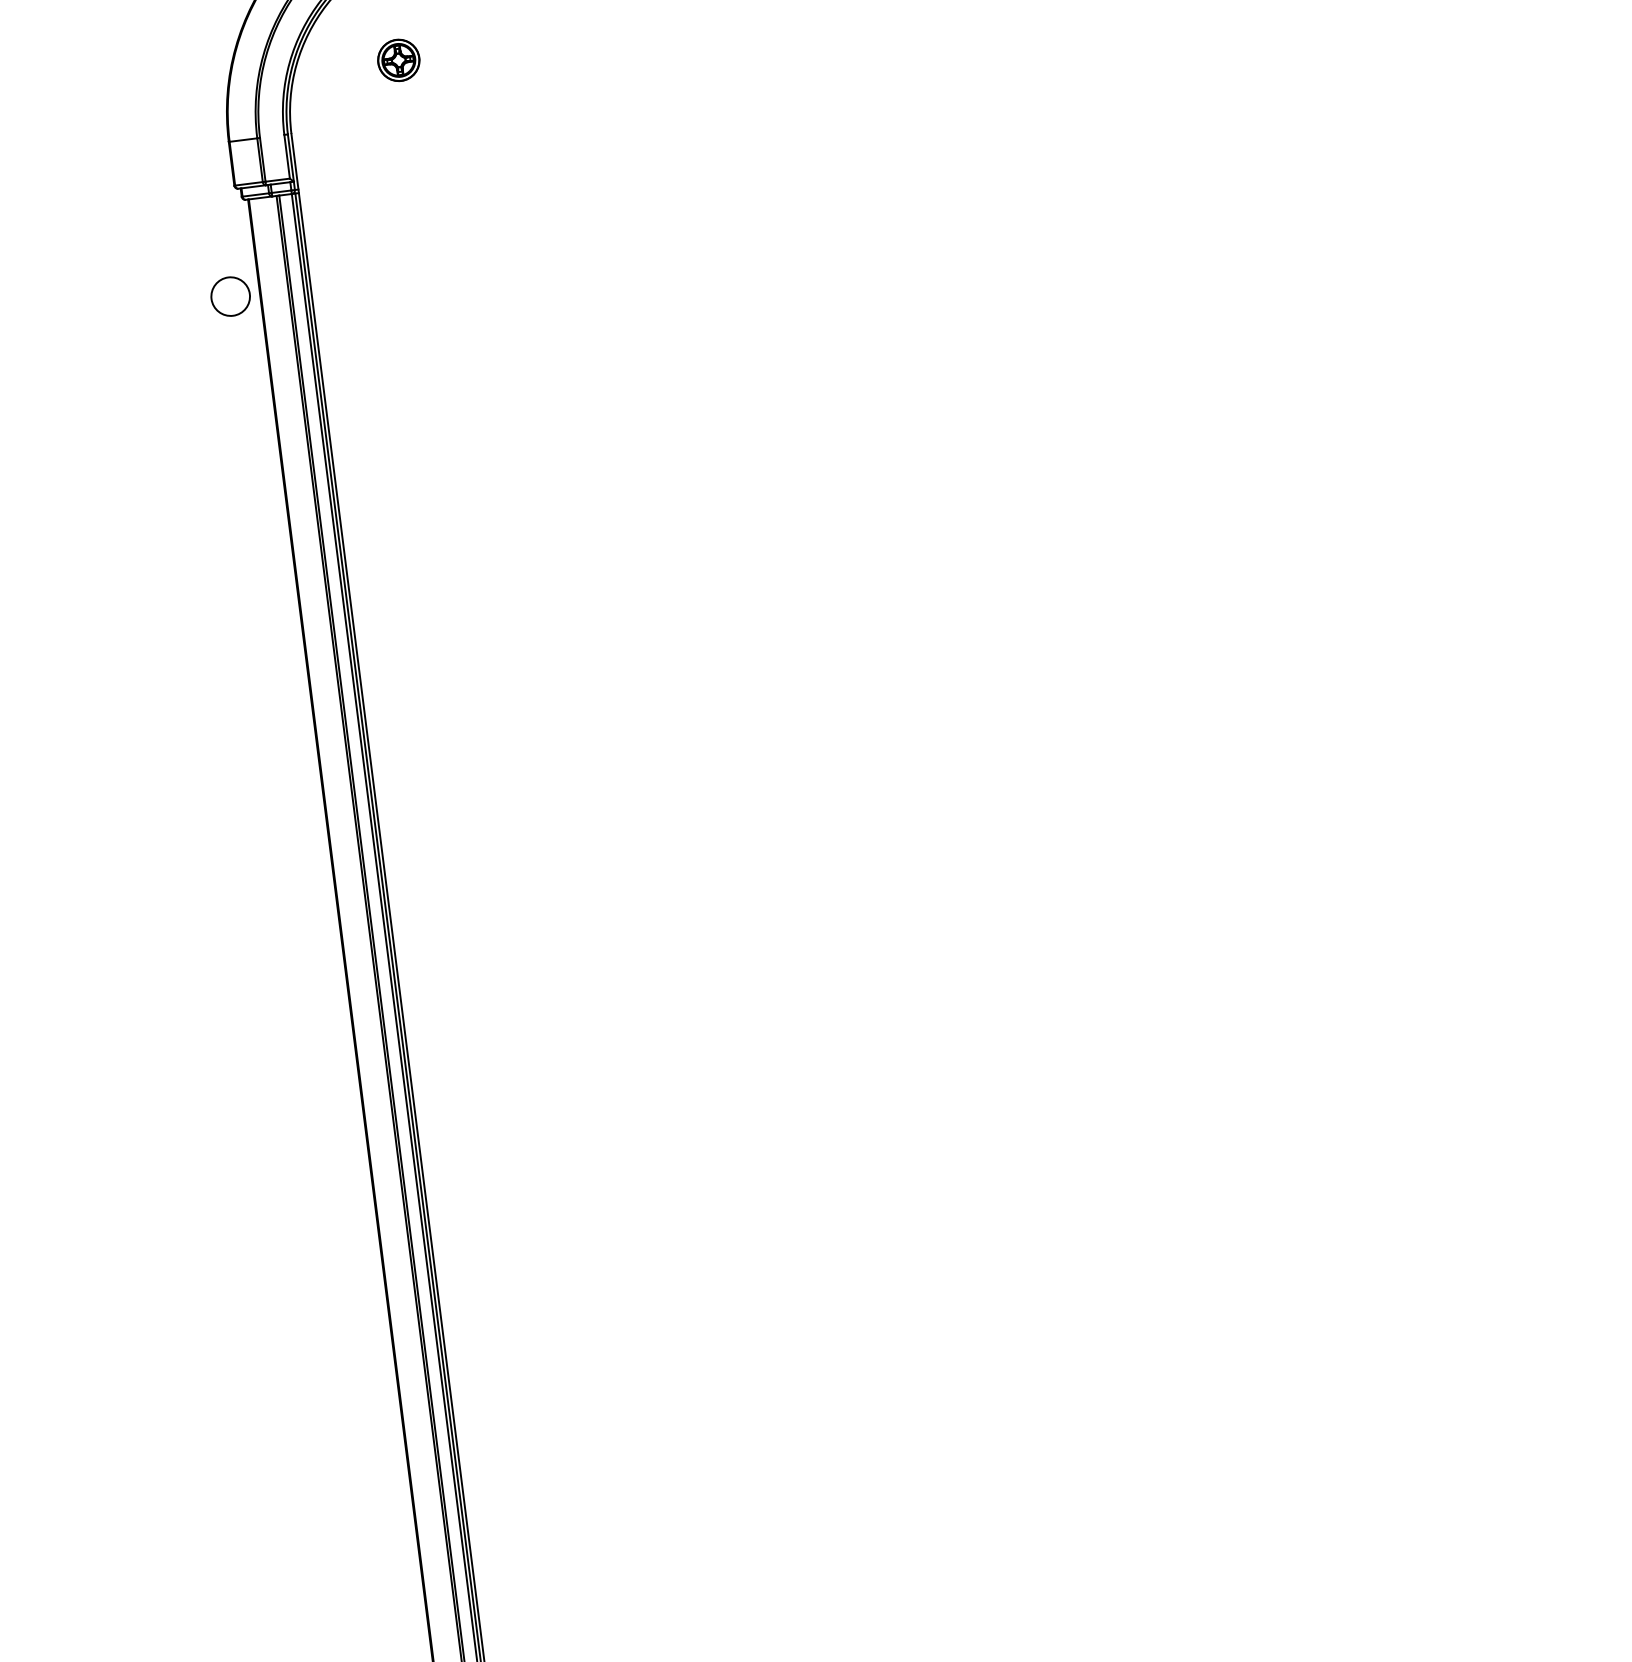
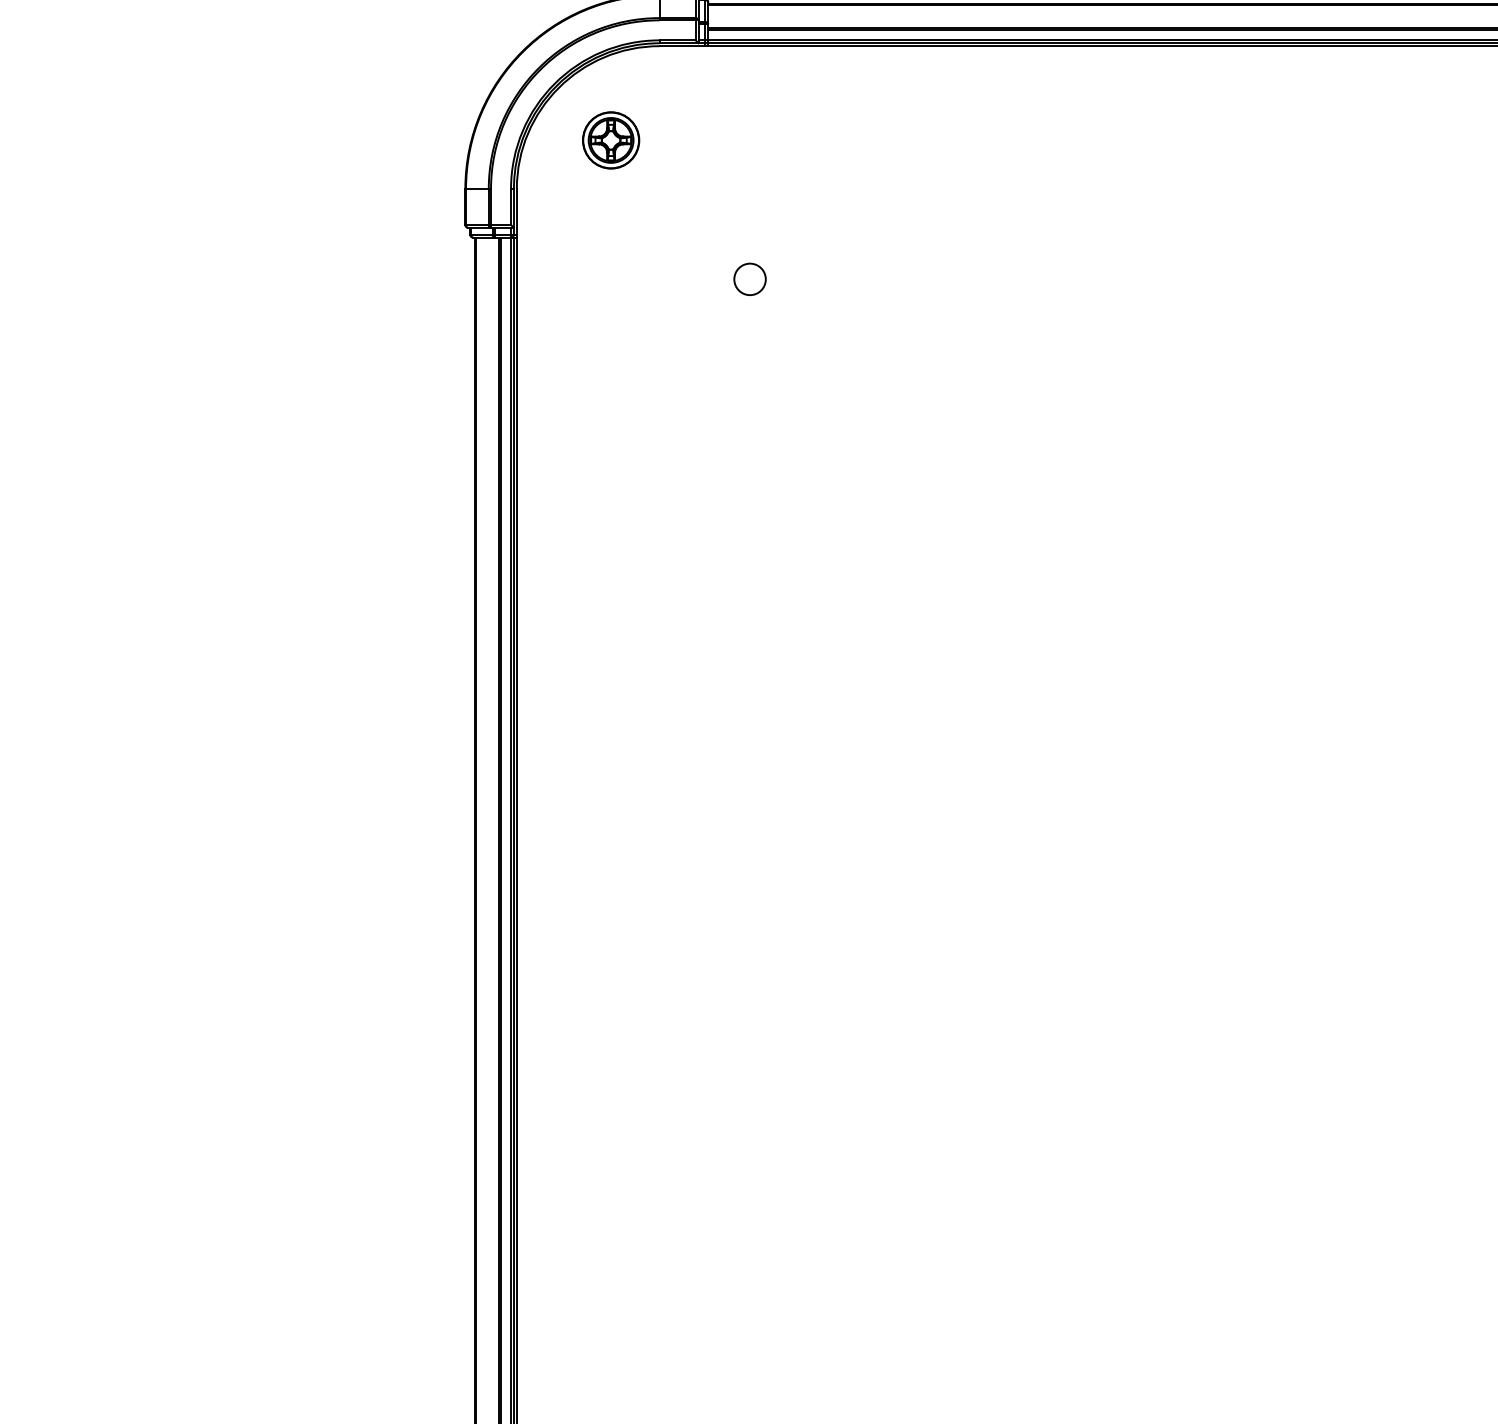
part: (399, 60) -> (611, 140), size x1.67
circle: (229, 295) -> (749, 278), moved

